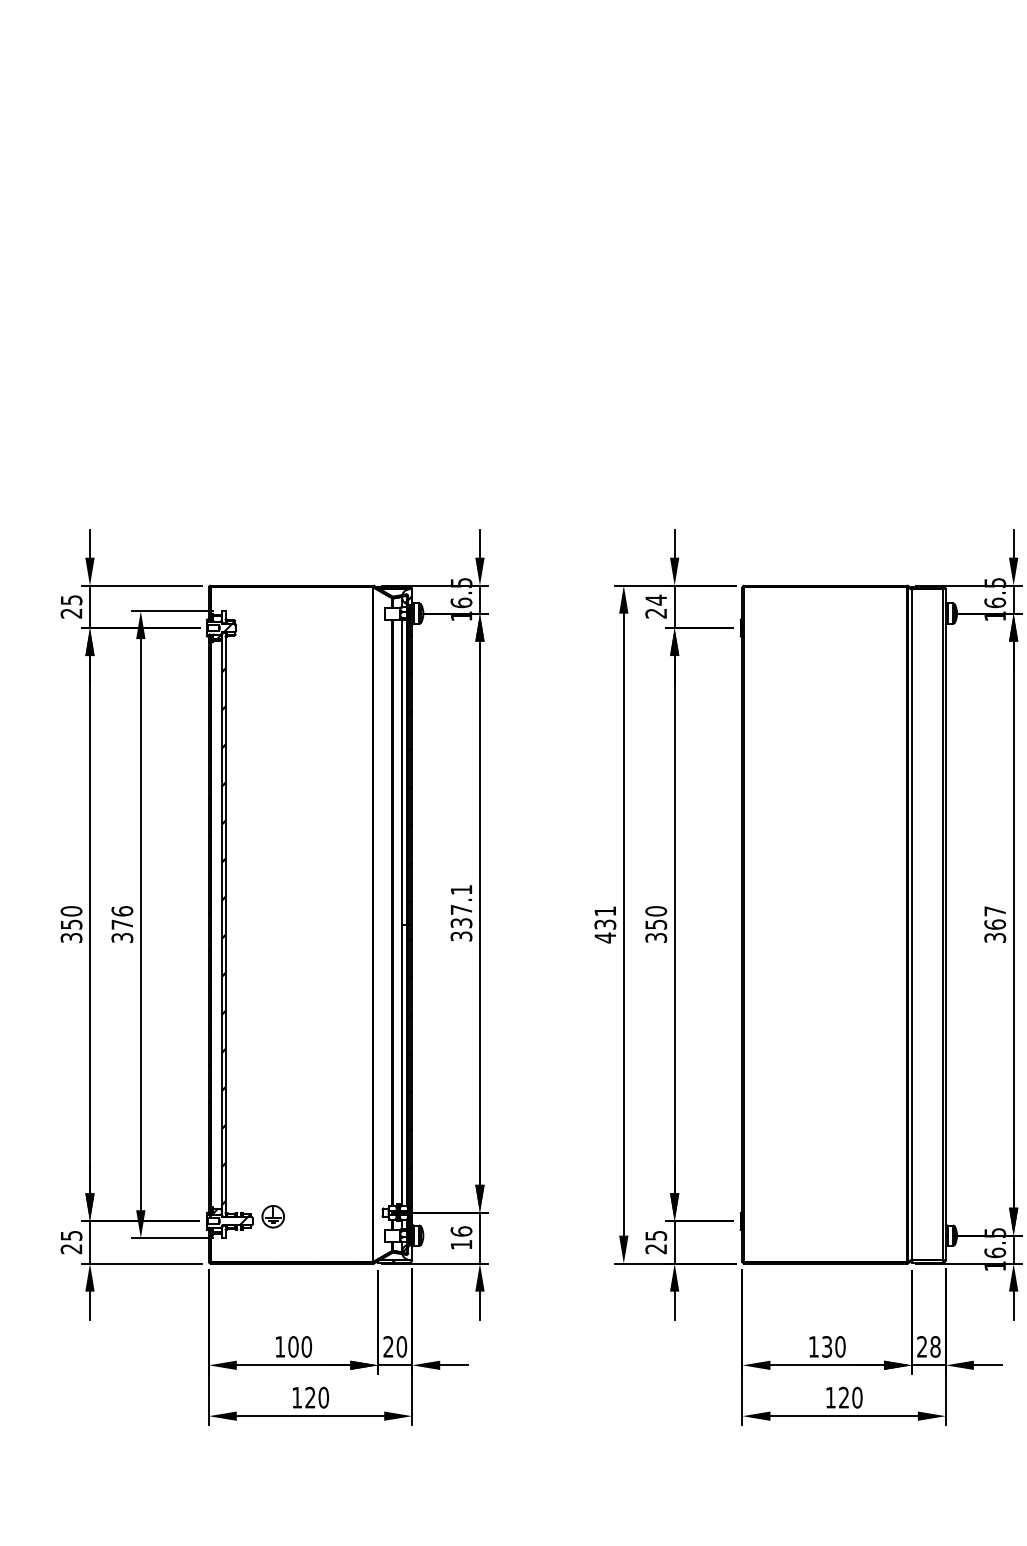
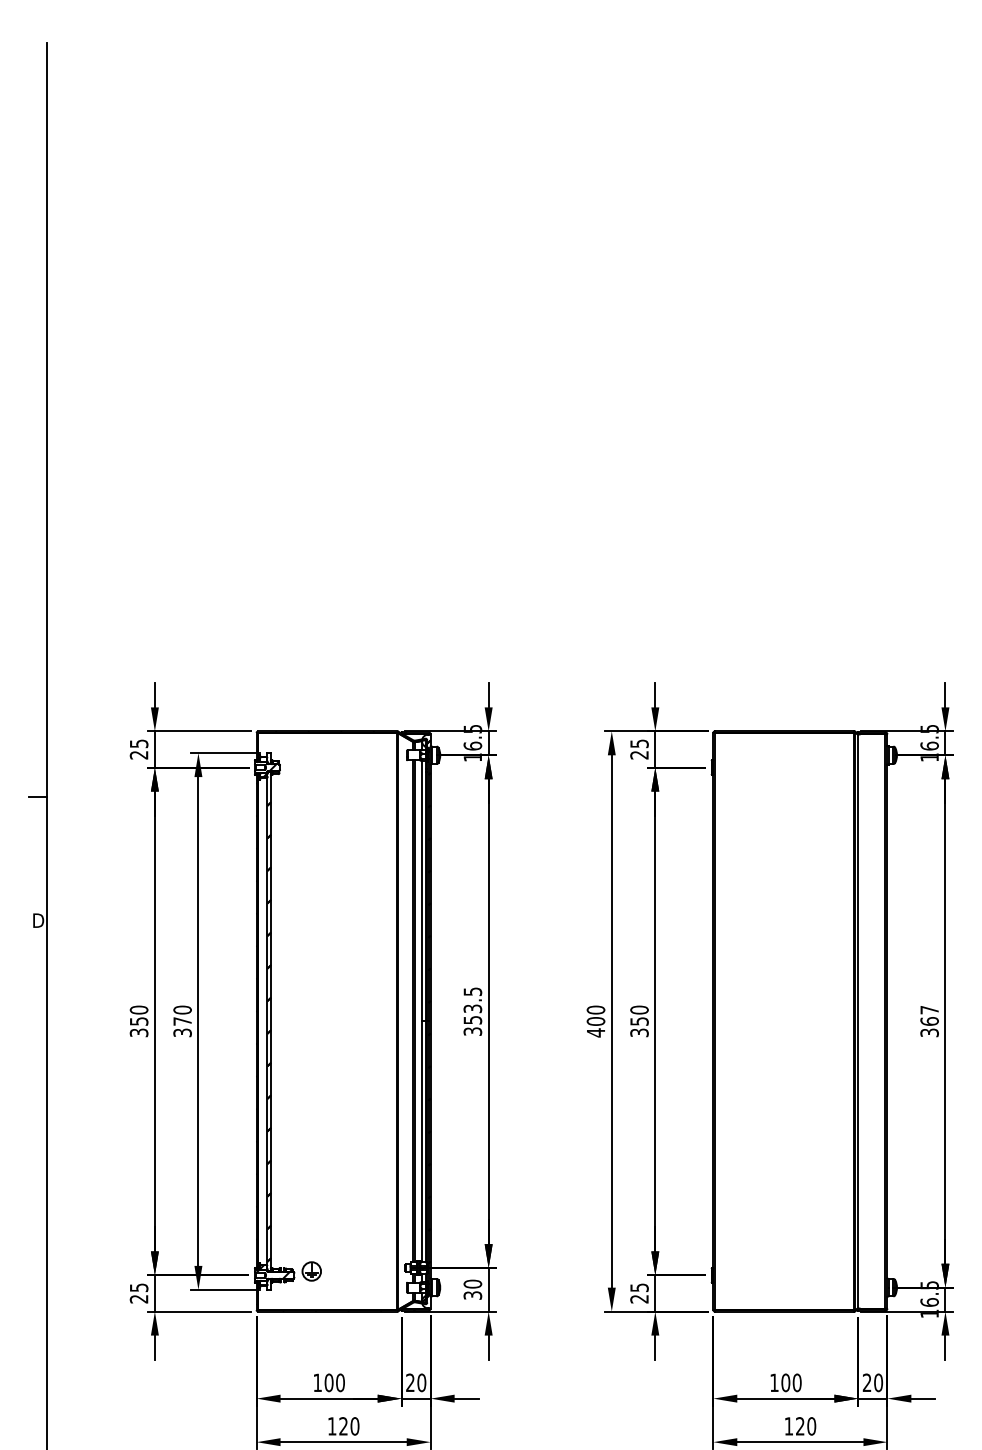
text: (656, 599) -> (639, 743), 24 -> 25
text: (461, 905) -> (472, 1005), 337.1 -> 353.5
text: (122, 910) -> (182, 1009), 376 -> 370
text: (604, 917) -> (595, 1015), 431 -> 400
text: (461, 1237) -> (472, 1289), 16 -> 30
text: (826, 1346) -> (785, 1382), 130 -> 100
text: (935, 1346) -> (878, 1382), 28 -> 20

